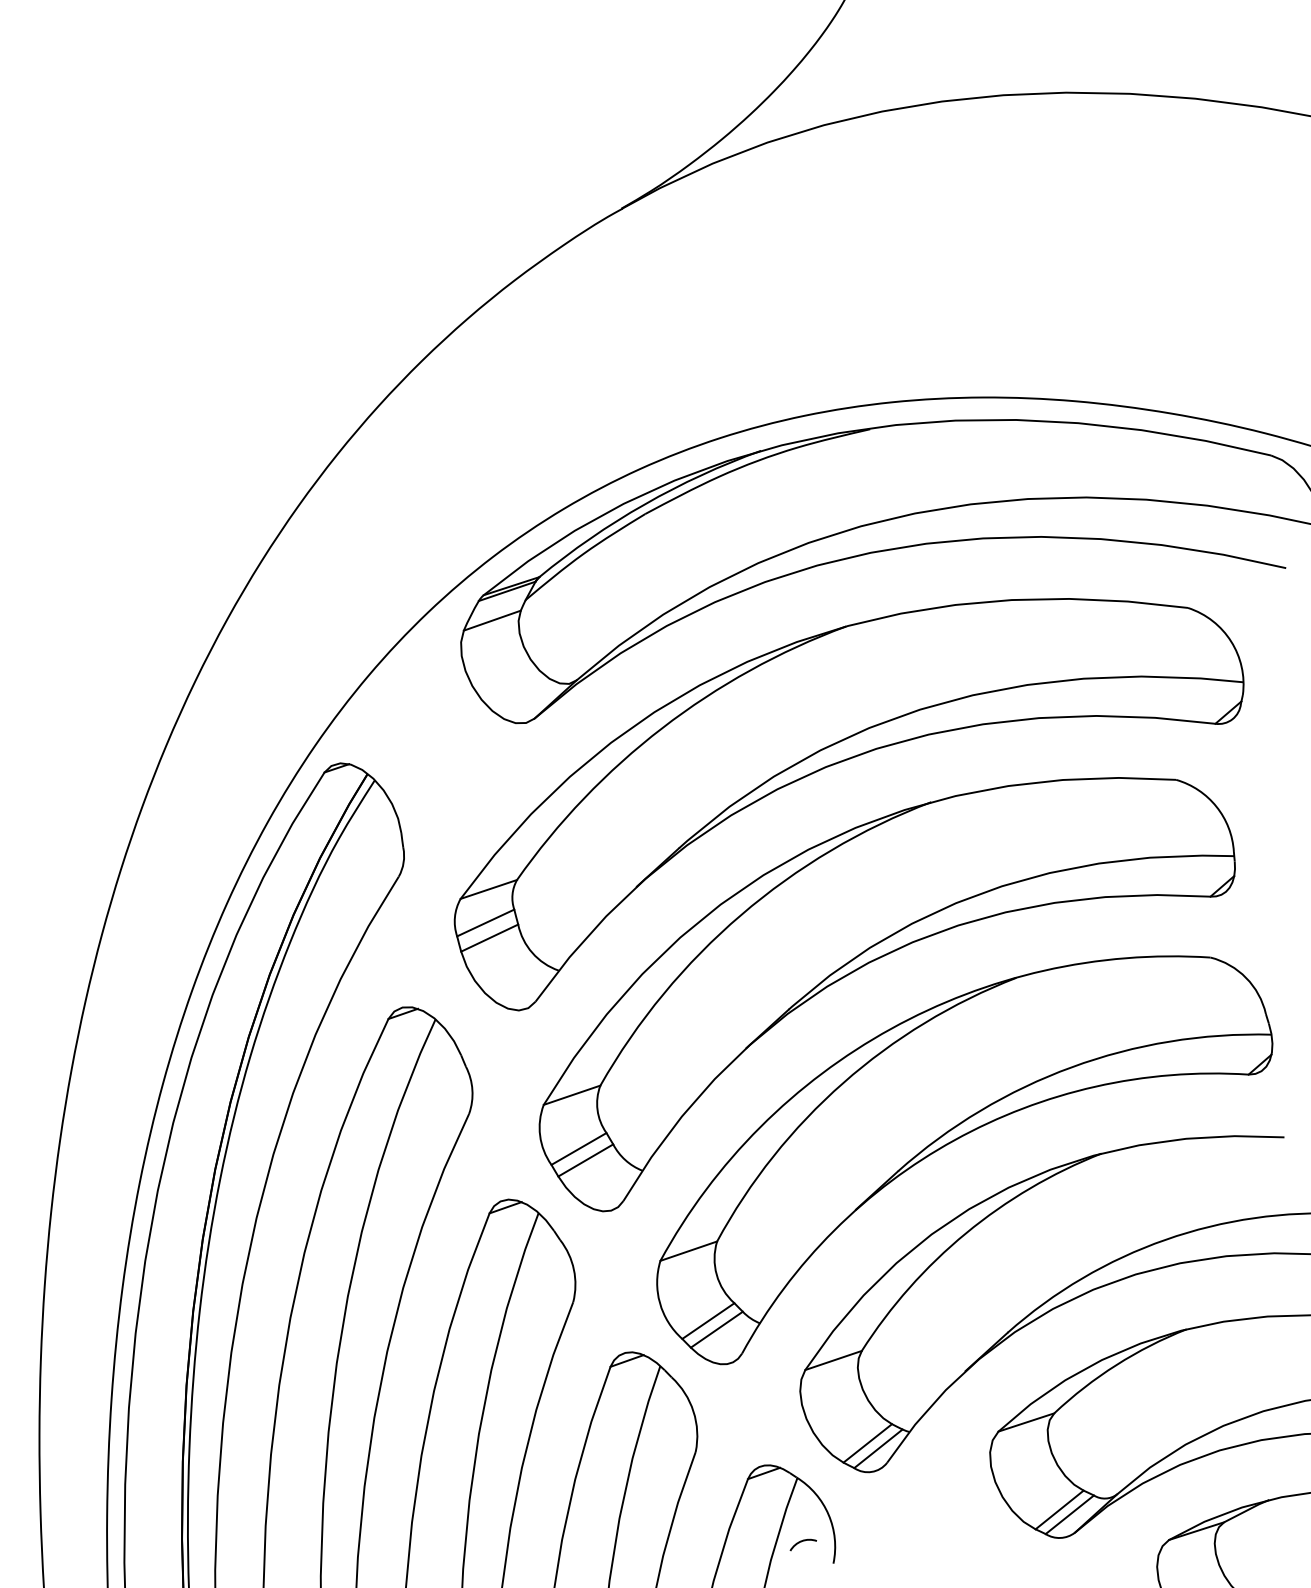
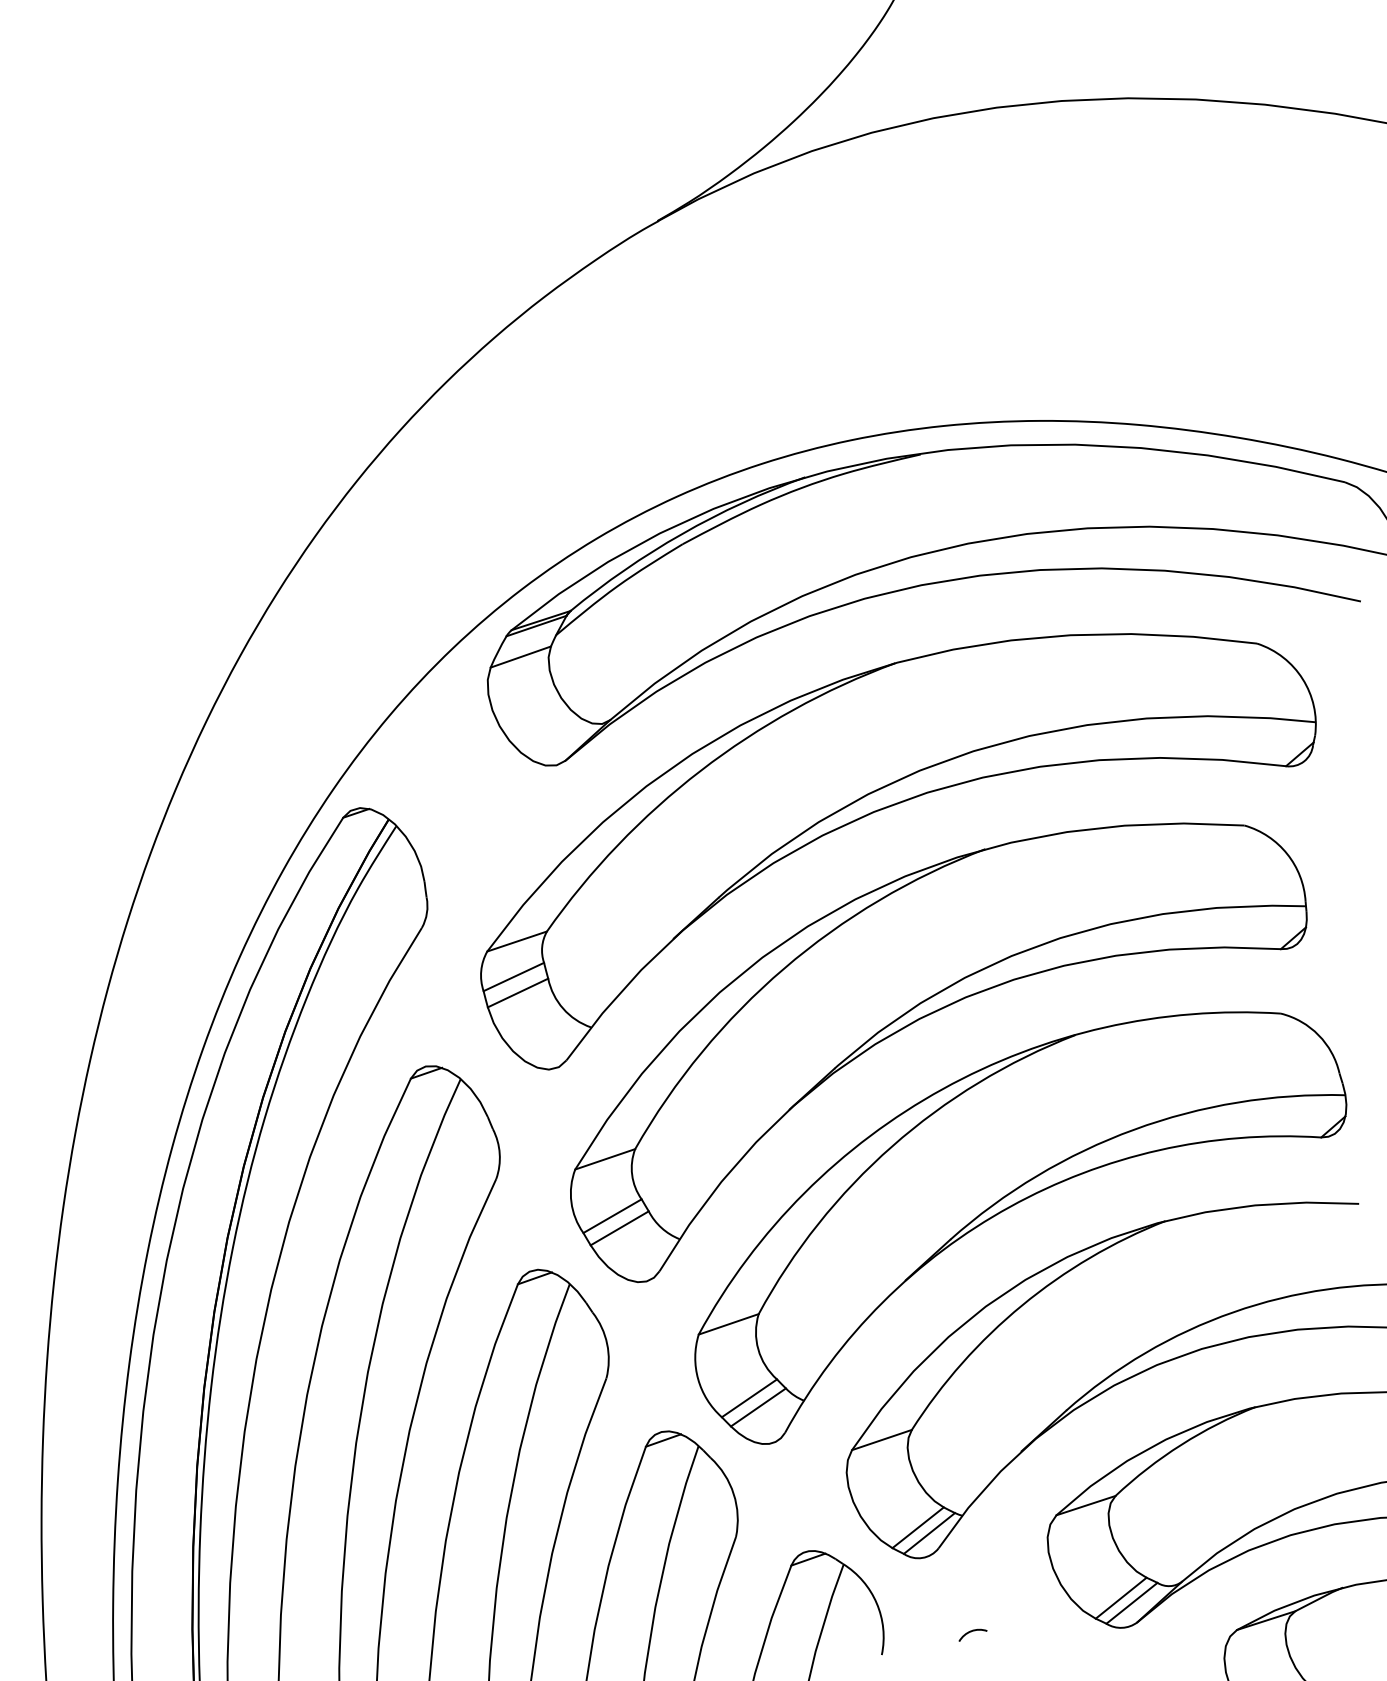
arc: (801, 1542) -> (971, 1632), moved

